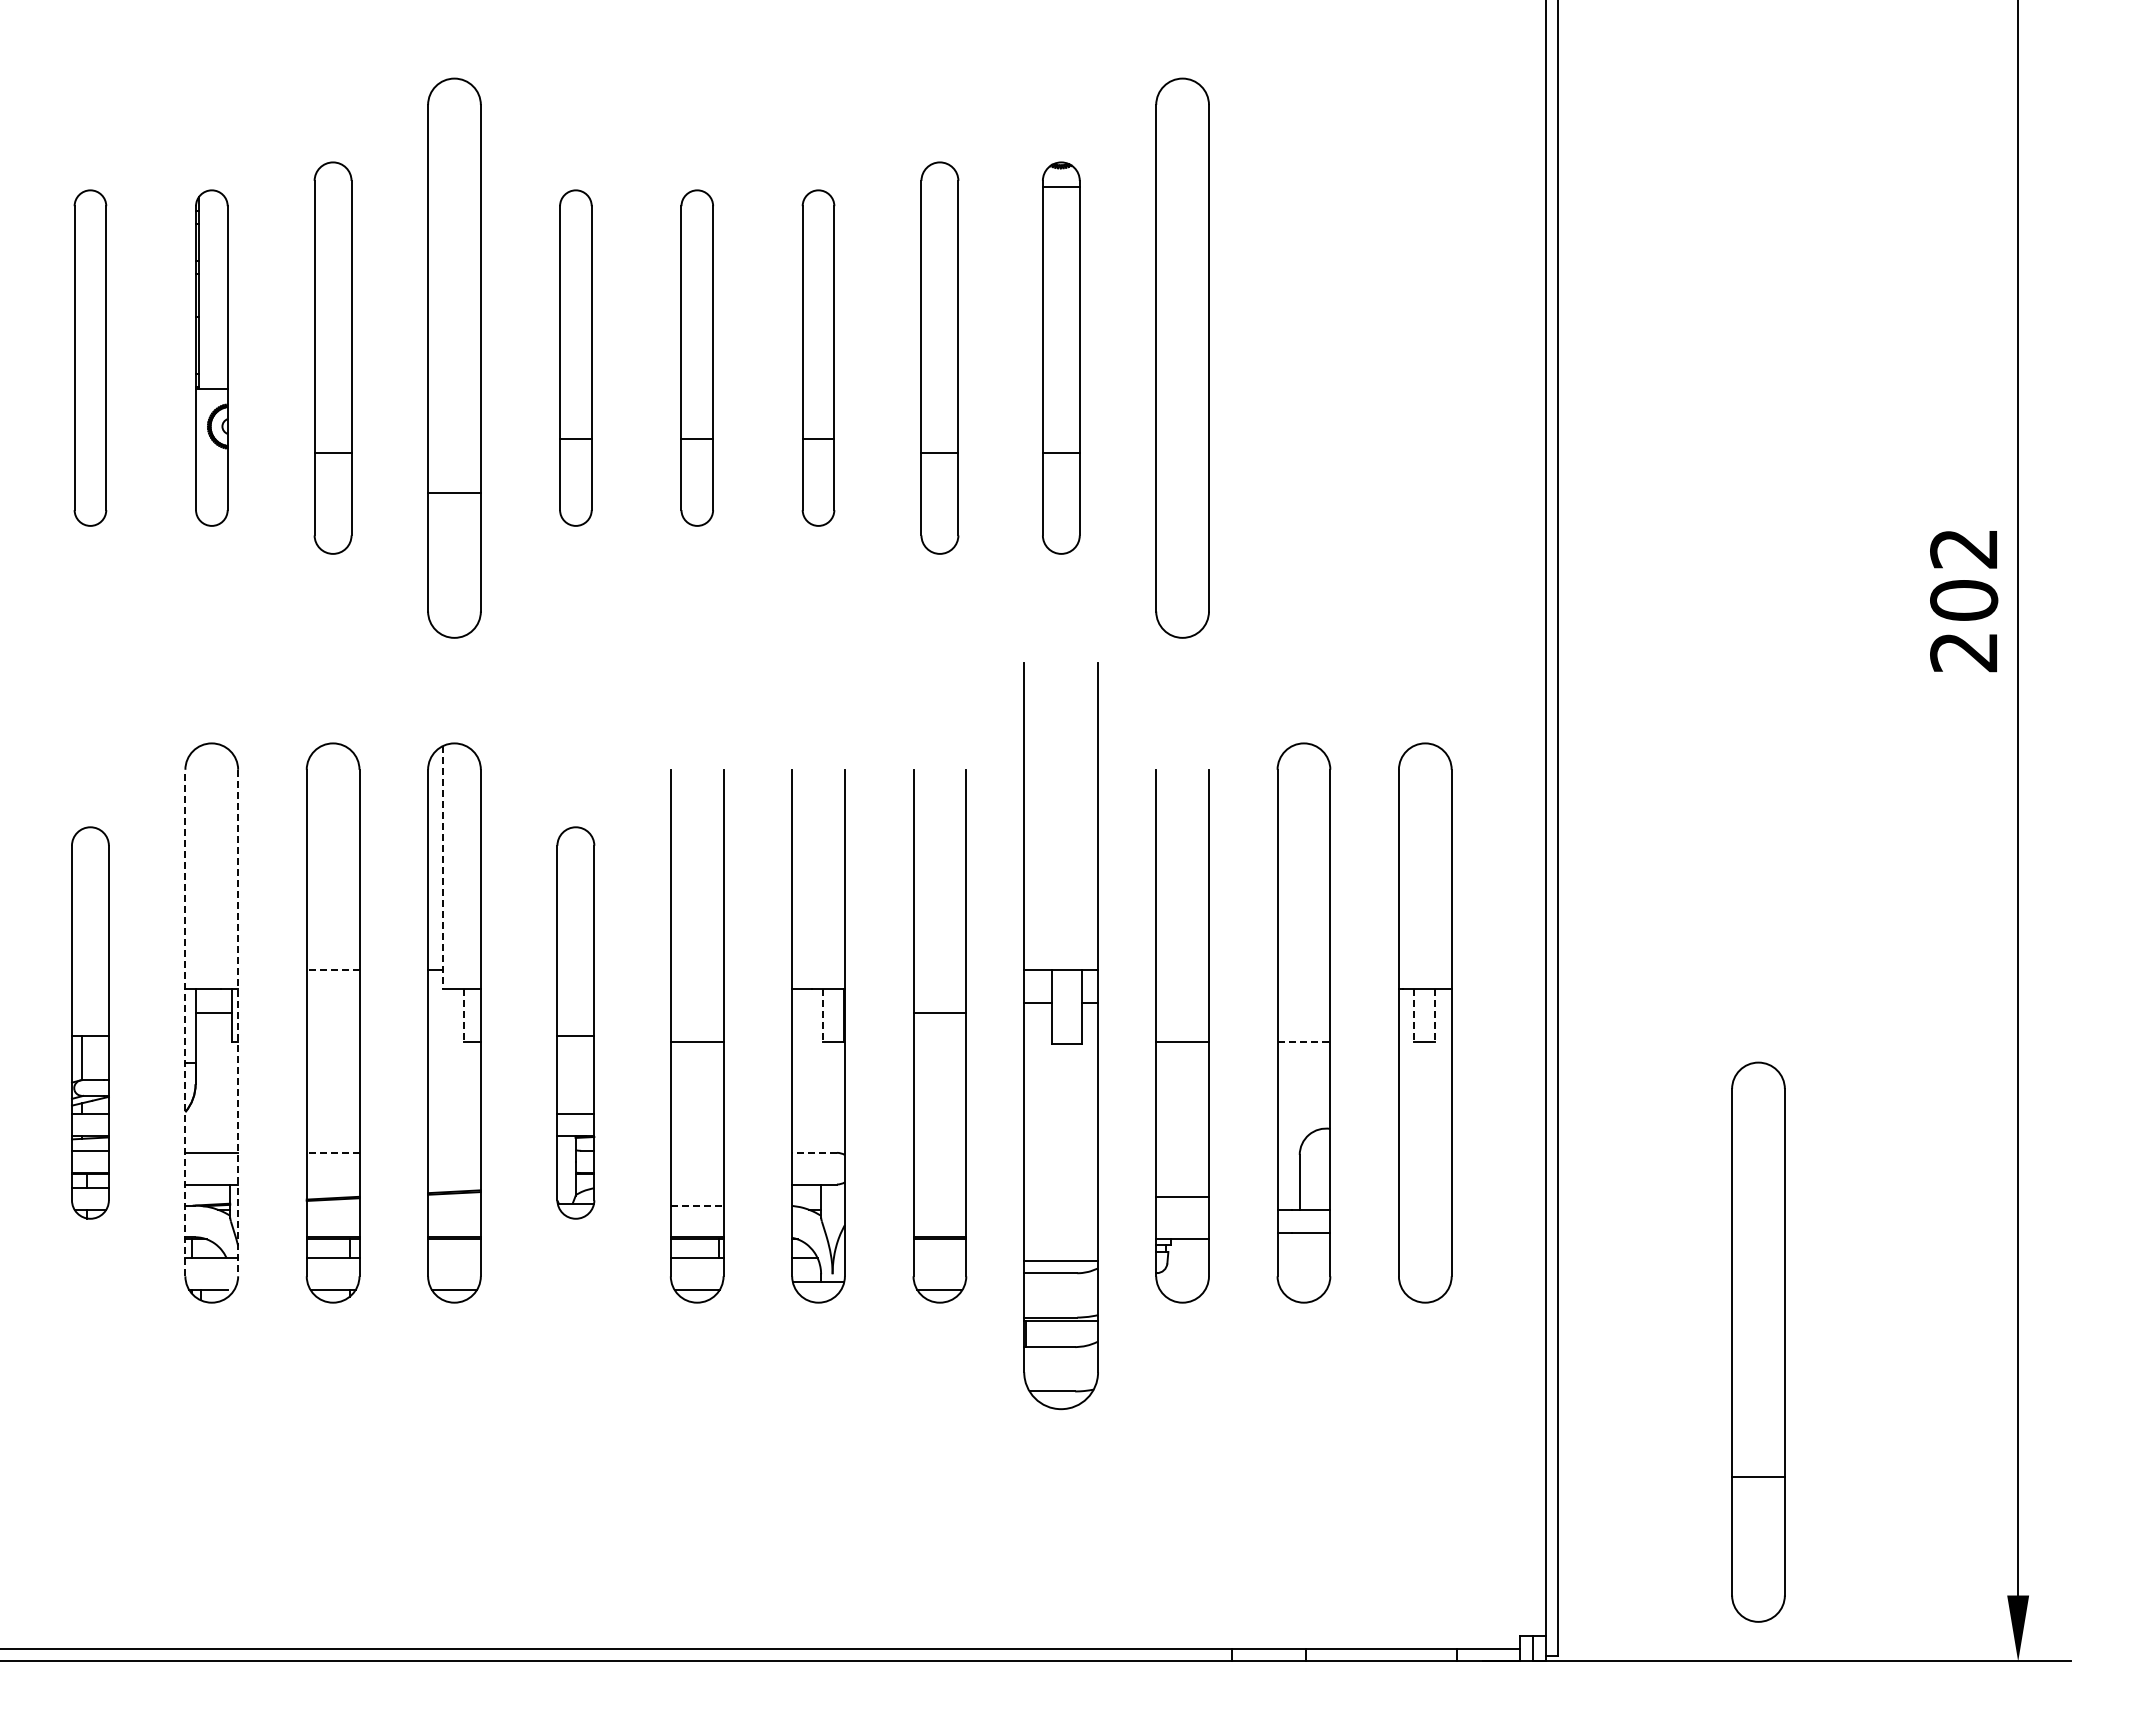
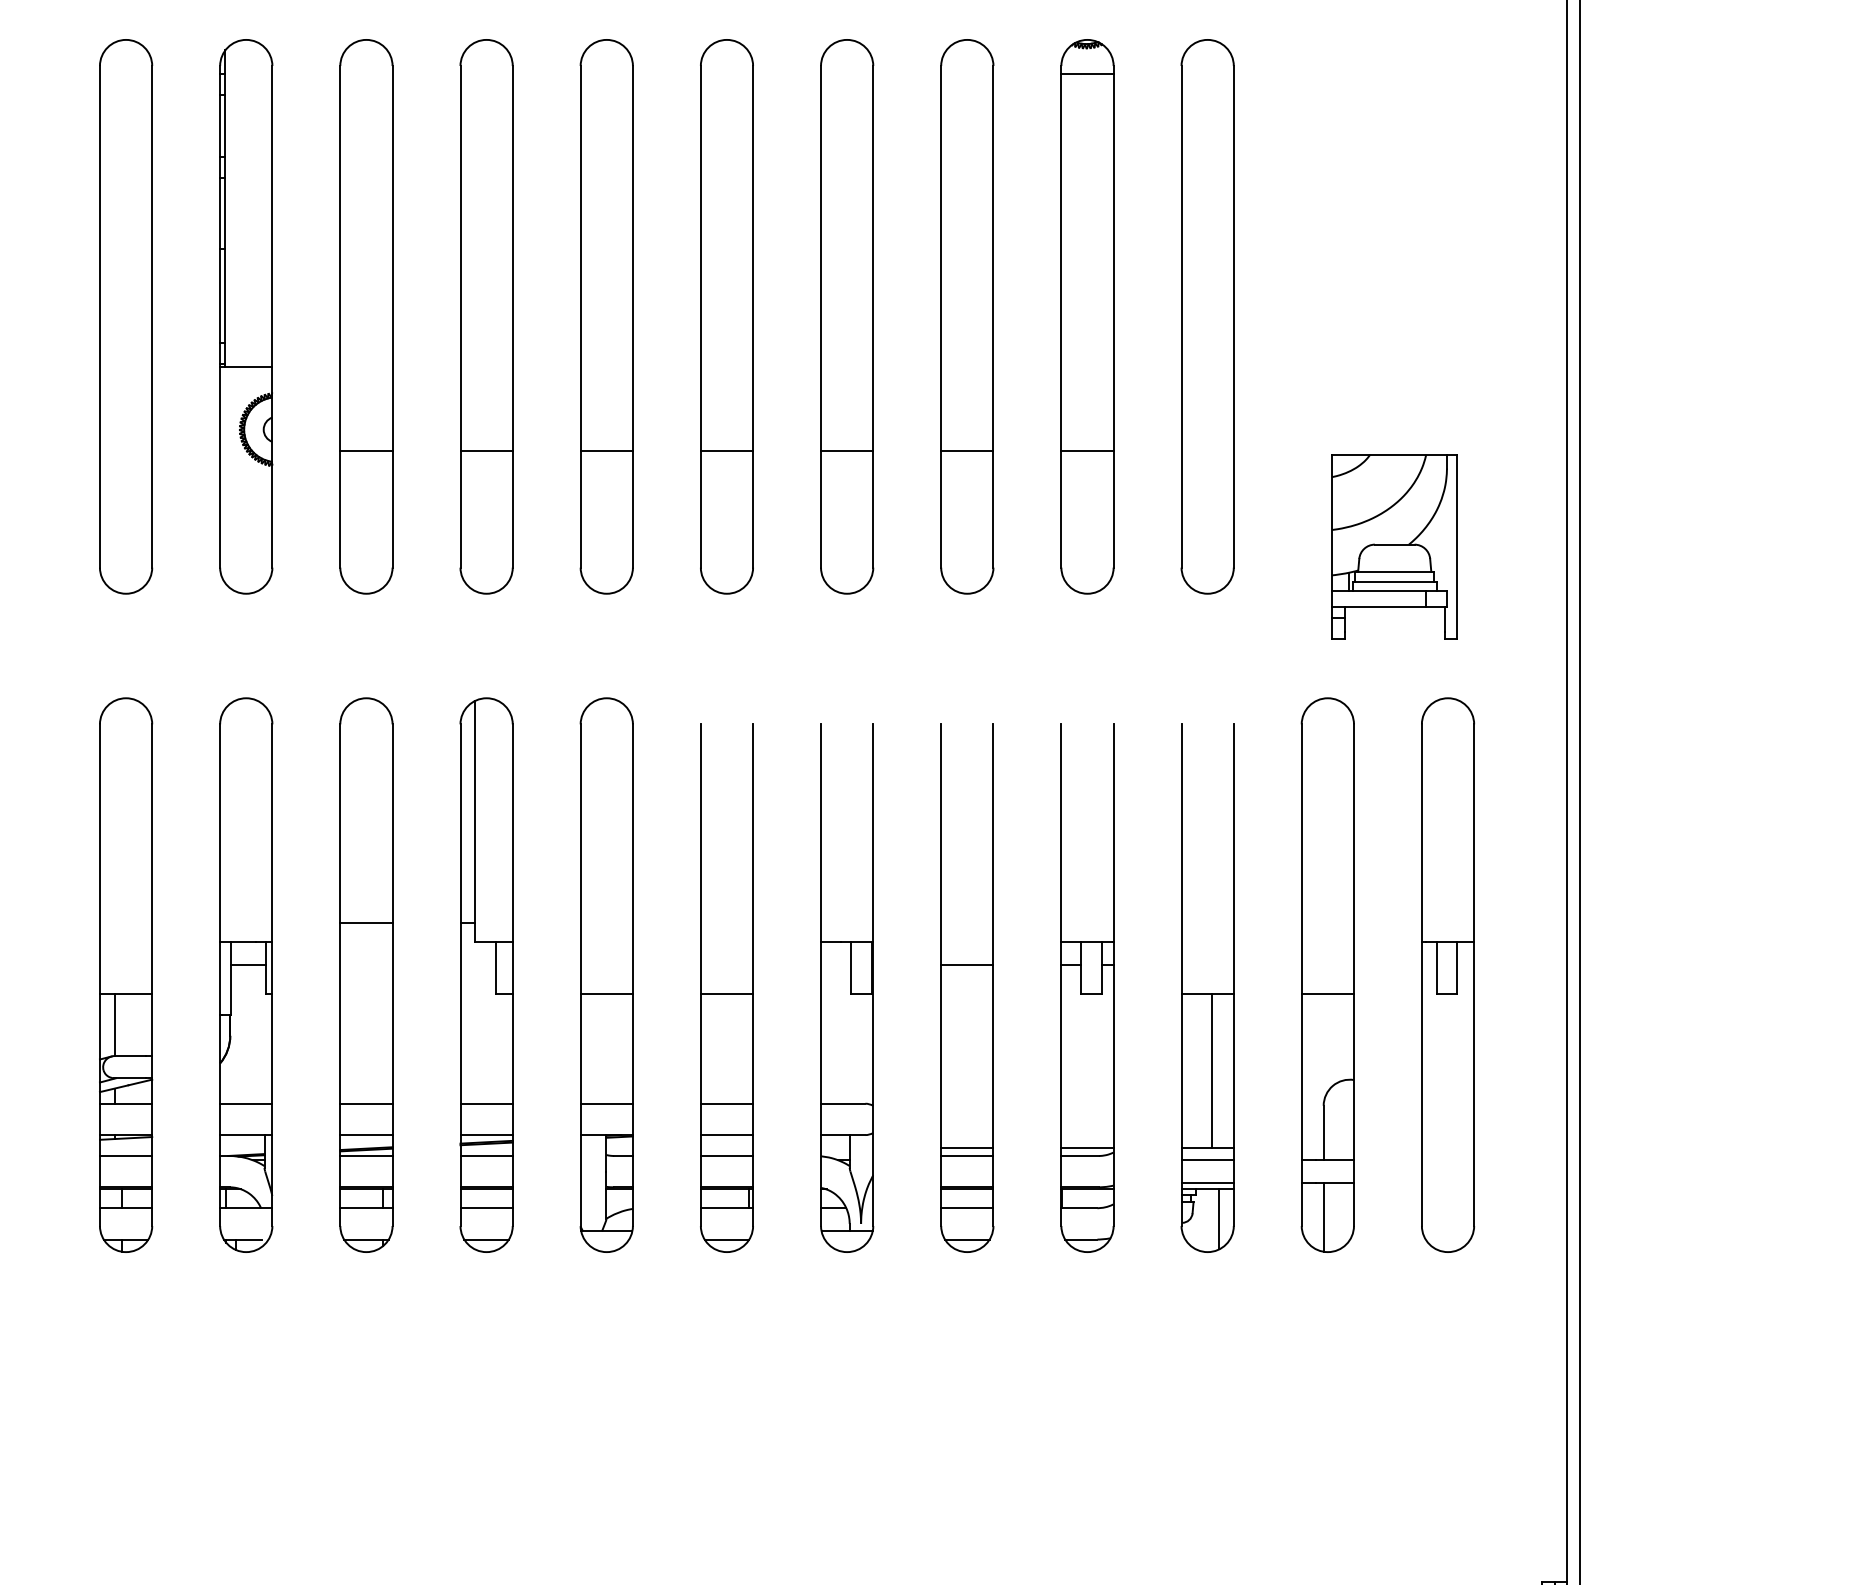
part: (90, 357) -> (126, 316), size x1.67
part: (211, 357) -> (245, 316), size x1.67
part: (332, 357) -> (365, 316), size x1.43
part: (575, 357) -> (606, 316), size x1.67
part: (697, 357) -> (727, 316), size x1.67
part: (818, 357) -> (847, 316), size x1.67
part: (939, 357) -> (966, 316), size x1.43
part: (1061, 357) -> (1087, 316), size x1.43
part: (1371, 590) -> (1394, 546), added
line: (442, 867) -> (474, 821), dashed -> solid
line: (332, 970) -> (365, 923), dashed -> solid
line: (463, 1016) -> (495, 968), dashed -> solid
line: (822, 1016) -> (851, 968), dashed -> solid
line: (1413, 1016) -> (1436, 968), dashed -> solid
line: (1434, 1016) -> (1457, 968), dashed -> solid
part: (90, 1022) -> (126, 974), size x1.43
line: (185, 1022) -> (220, 974), dashed -> solid
part: (575, 1022) -> (606, 974), size x1.43
line: (238, 1023) -> (272, 975), dashed -> solid
part: (1061, 1036) -> (1087, 988), size x0.71
line: (1304, 1042) -> (1328, 994), dashed -> solid
line: (1186, 1119) -> (1211, 1070), added
line: (332, 1152) -> (365, 1103), dashed -> solid
line: (454, 1152) -> (486, 1103), added
line: (696, 1152) -> (726, 1103), added
line: (814, 1152) -> (843, 1103), dashed -> solid
line: (332, 1184) -> (365, 1135), added
line: (454, 1184) -> (486, 1135), added
line: (696, 1184) -> (726, 1135), added
line: (939, 1197) -> (966, 1147), added
line: (332, 1205) -> (365, 1155), added
line: (454, 1205) -> (486, 1155), added
line: (697, 1205) -> (727, 1155), dashed -> solid
line: (939, 1205) -> (966, 1155), added
line: (1182, 1209) -> (1207, 1159), added
line: (1182, 1233) -> (1207, 1183), added
line: (454, 1258) -> (486, 1208), added
line: (939, 1258) -> (966, 1208), added
line: (1299, 1267) -> (1323, 1217), added
line: (1194, 1269) -> (1219, 1219), added
part: (1758, 1341) -> (1777, 1290), removed

